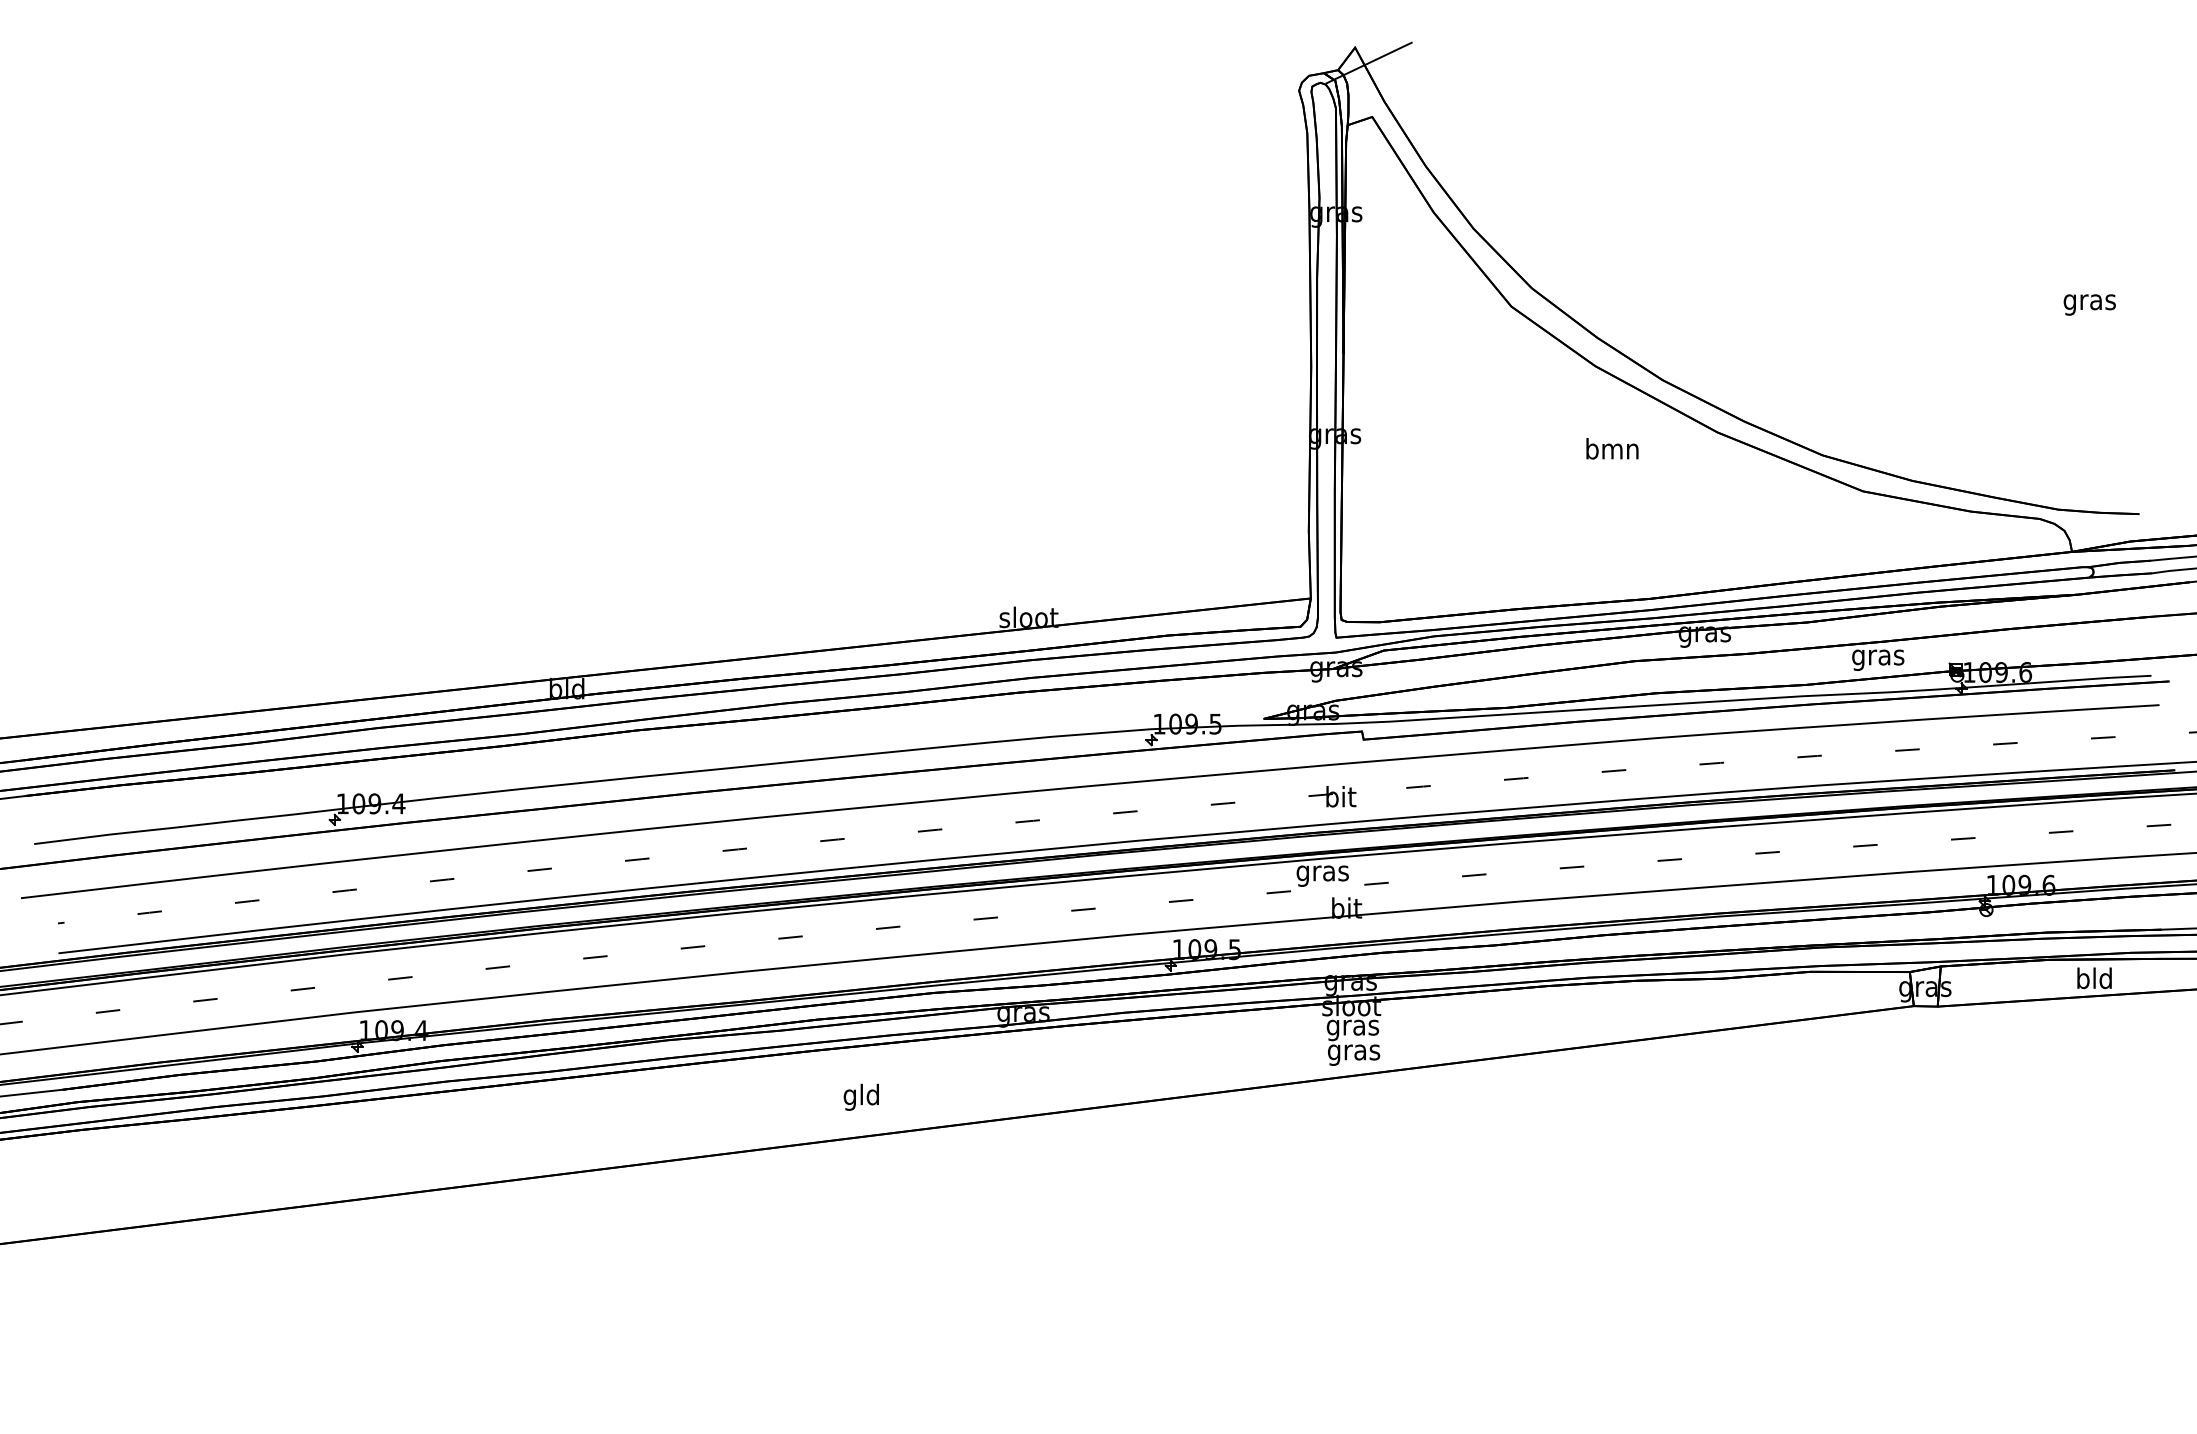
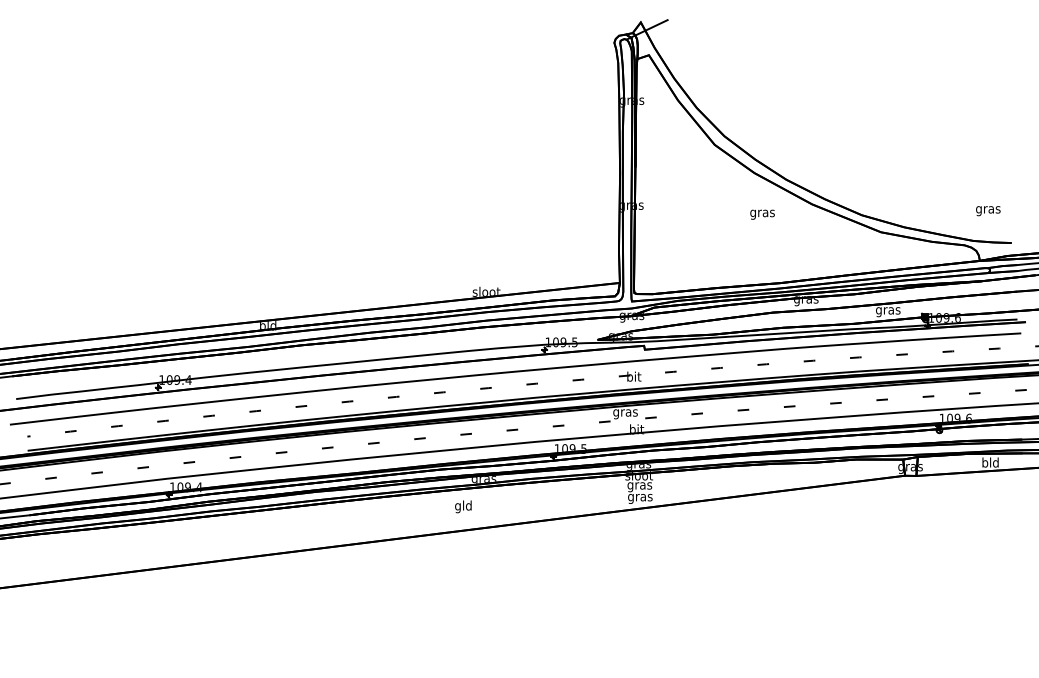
text: (2090, 305) -> (988, 211), moved
text: (1612, 451) -> (762, 213), bmn -> gras
text: (861, 1096) -> (463, 506), moved

